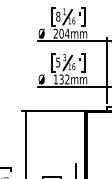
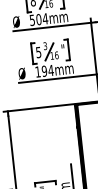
text: (55, 33) -> (32, 20), 204mm -> 504mm
text: (64, 79) -> (47, 70), 132mm -> 194mm

